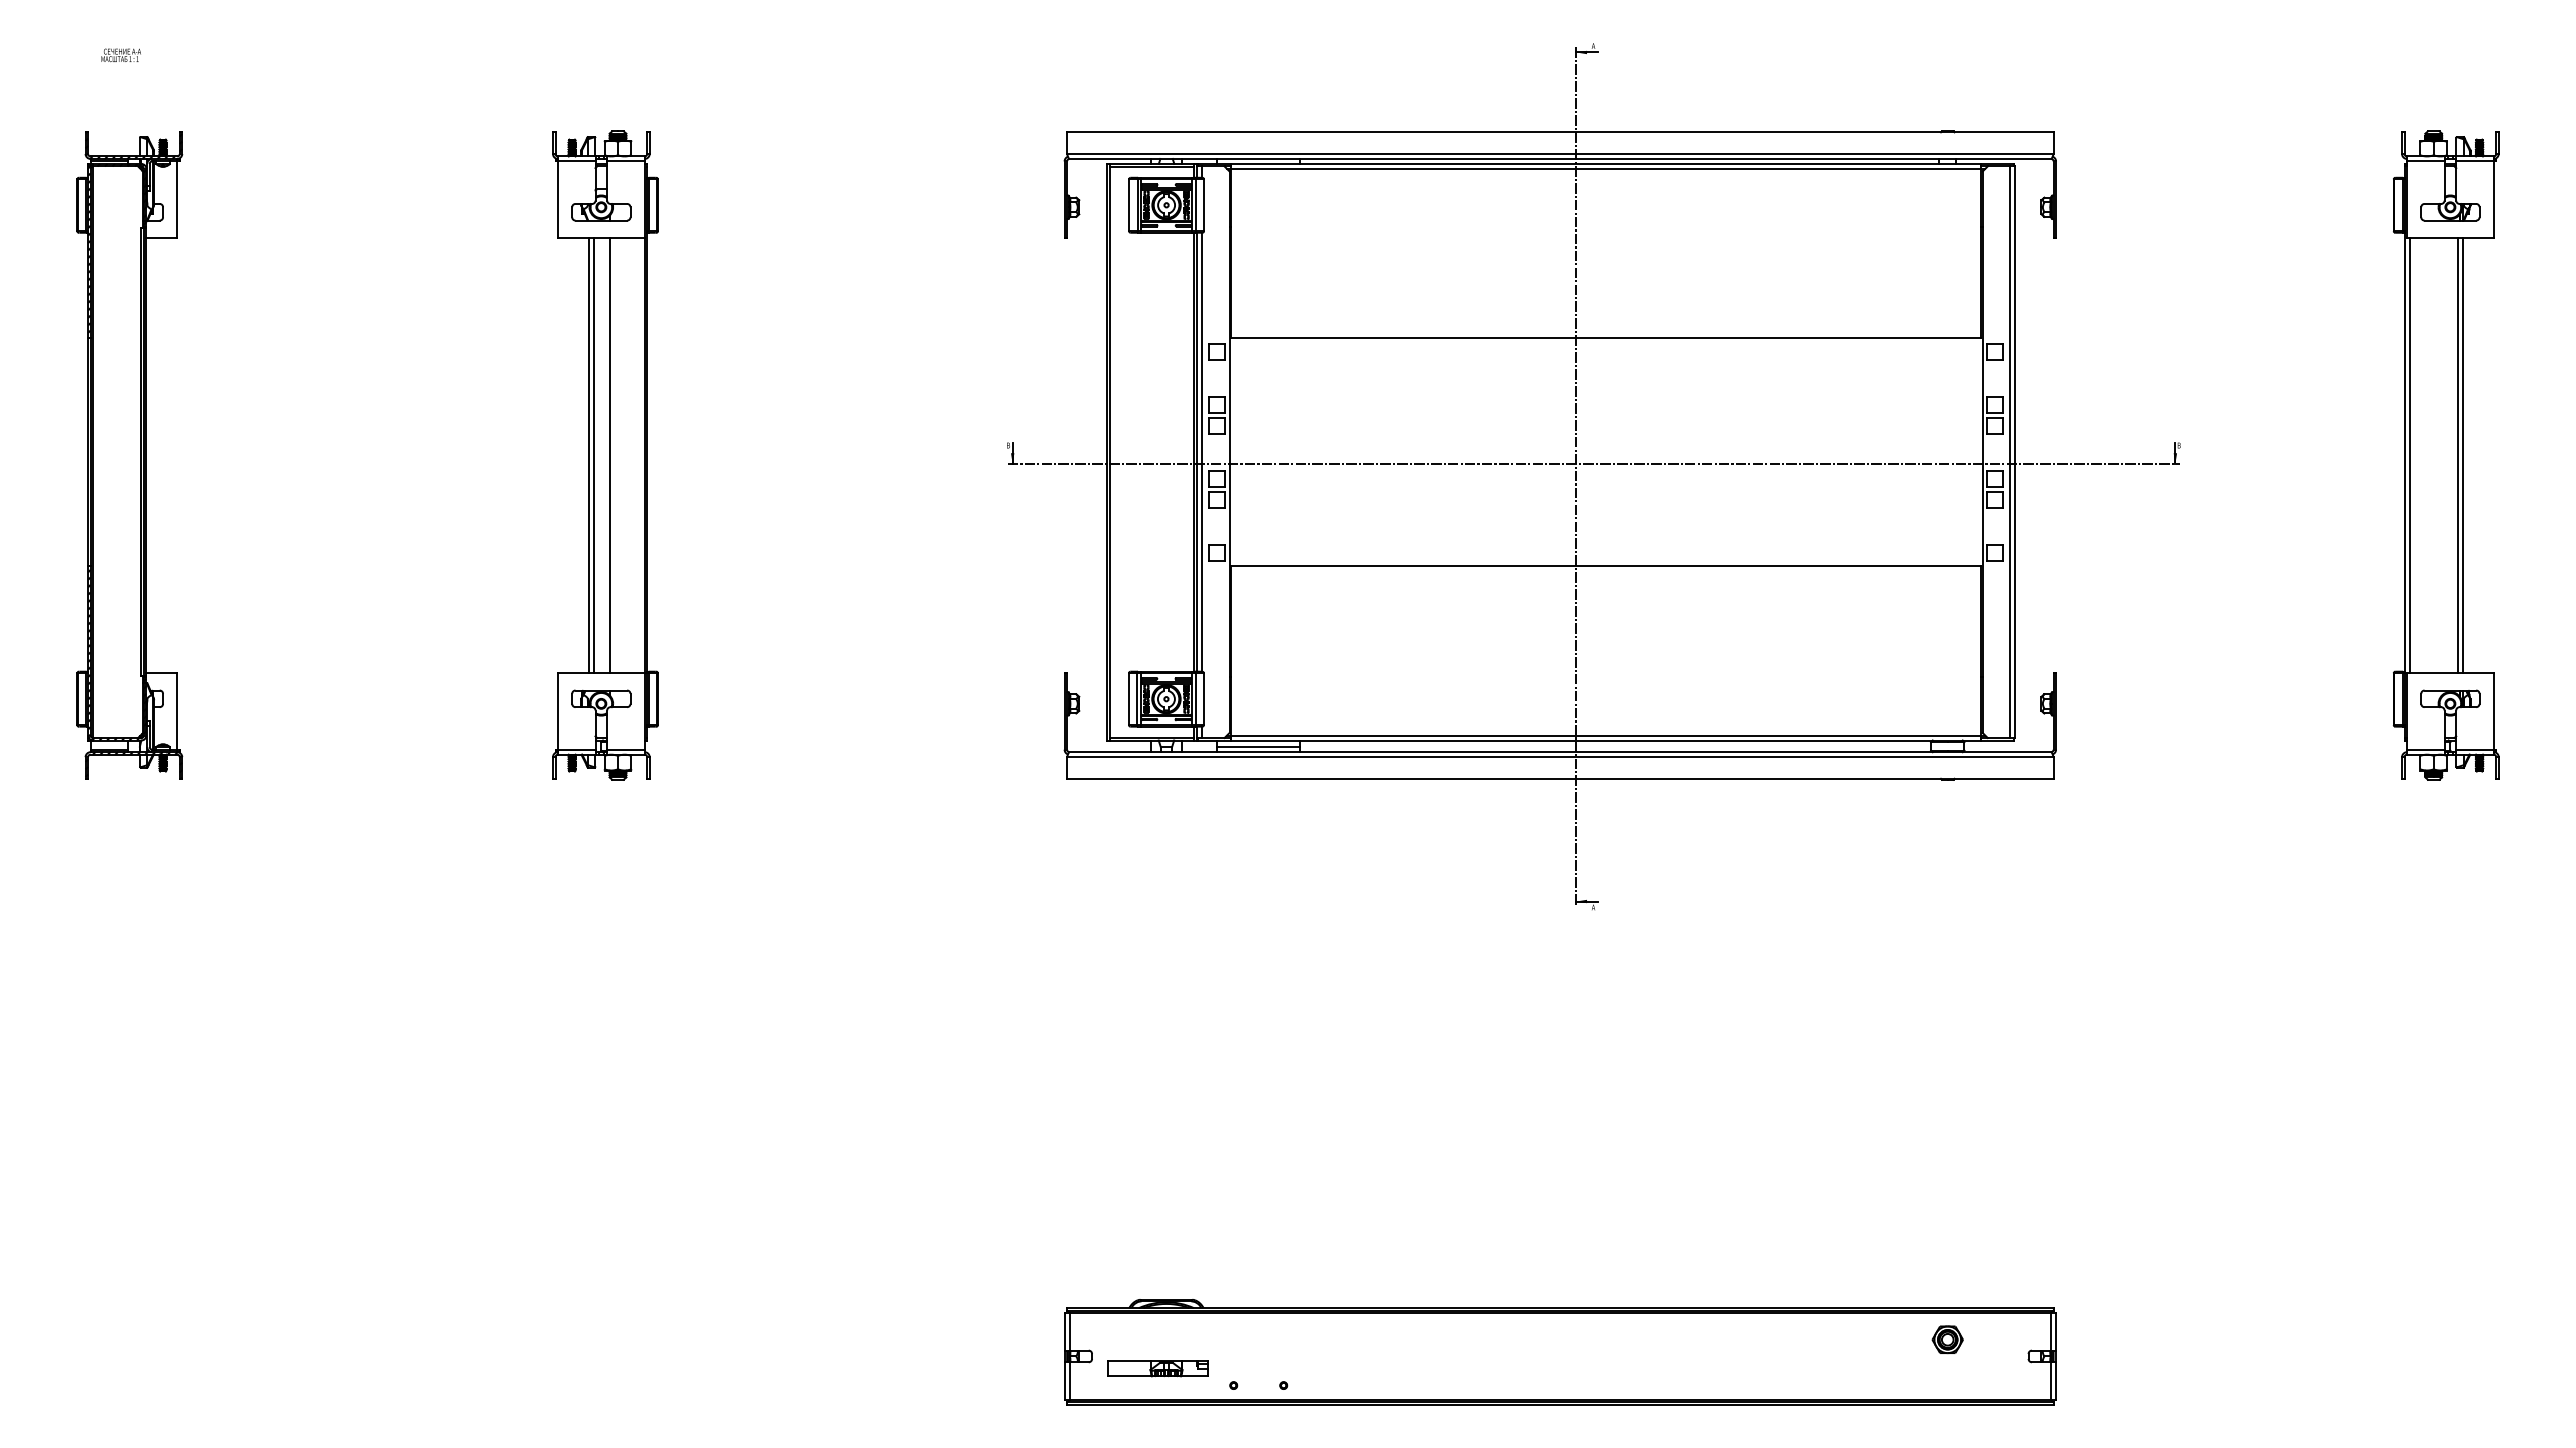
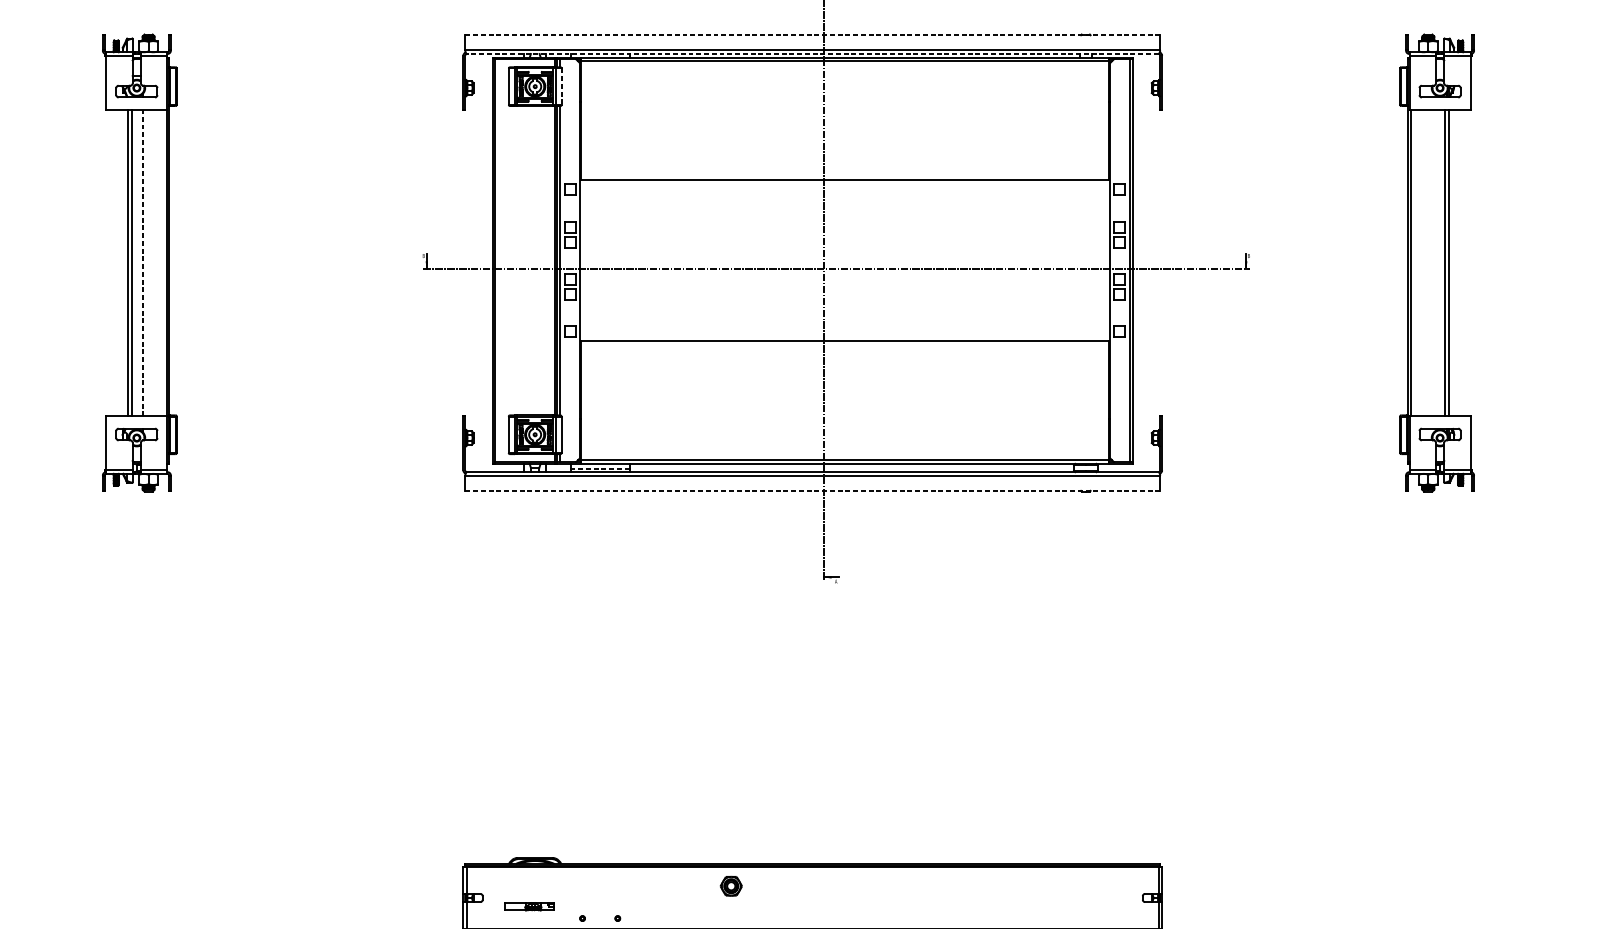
line: (1559, 132) -> (812, 35), solid -> dashed
line: (1560, 158) -> (812, 53), solid -> dashed
line: (1204, 205) -> (561, 86), solid -> dashed
line: (609, 455) -> (142, 263), solid -> dashed
line: (1258, 747) -> (600, 468), solid -> dashed
line: (1559, 778) -> (812, 490), solid -> dashed
part: (1947, 1339) -> (731, 886), moved
part: (1157, 1368) -> (528, 906), size x0.7

